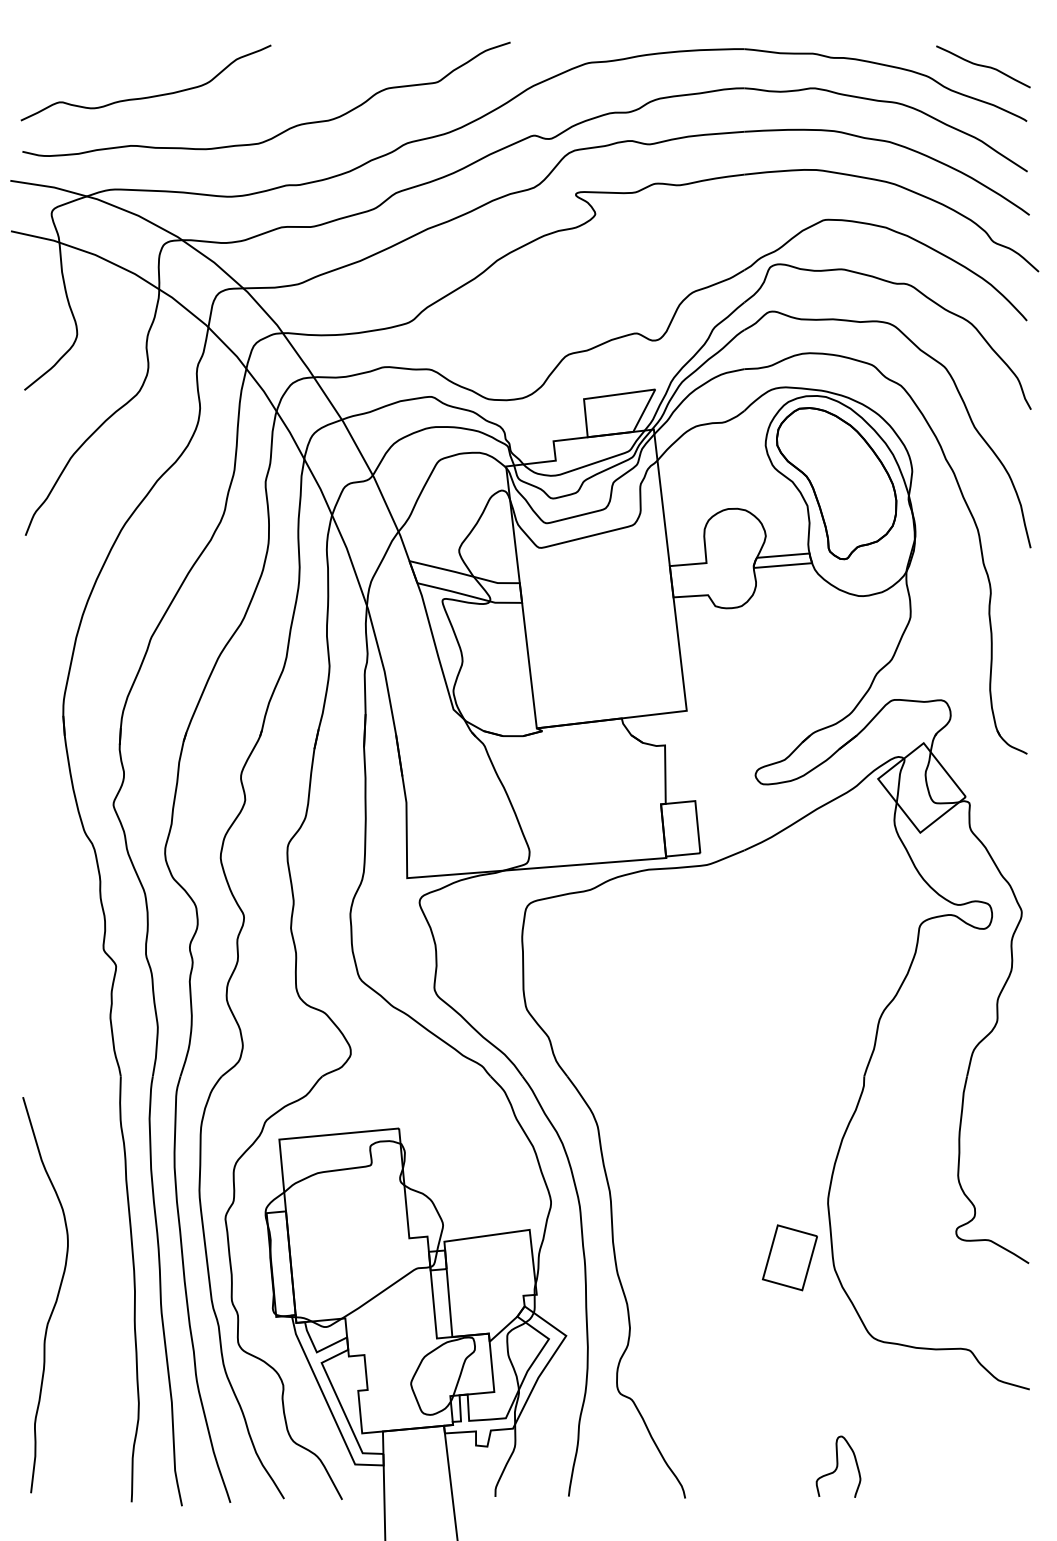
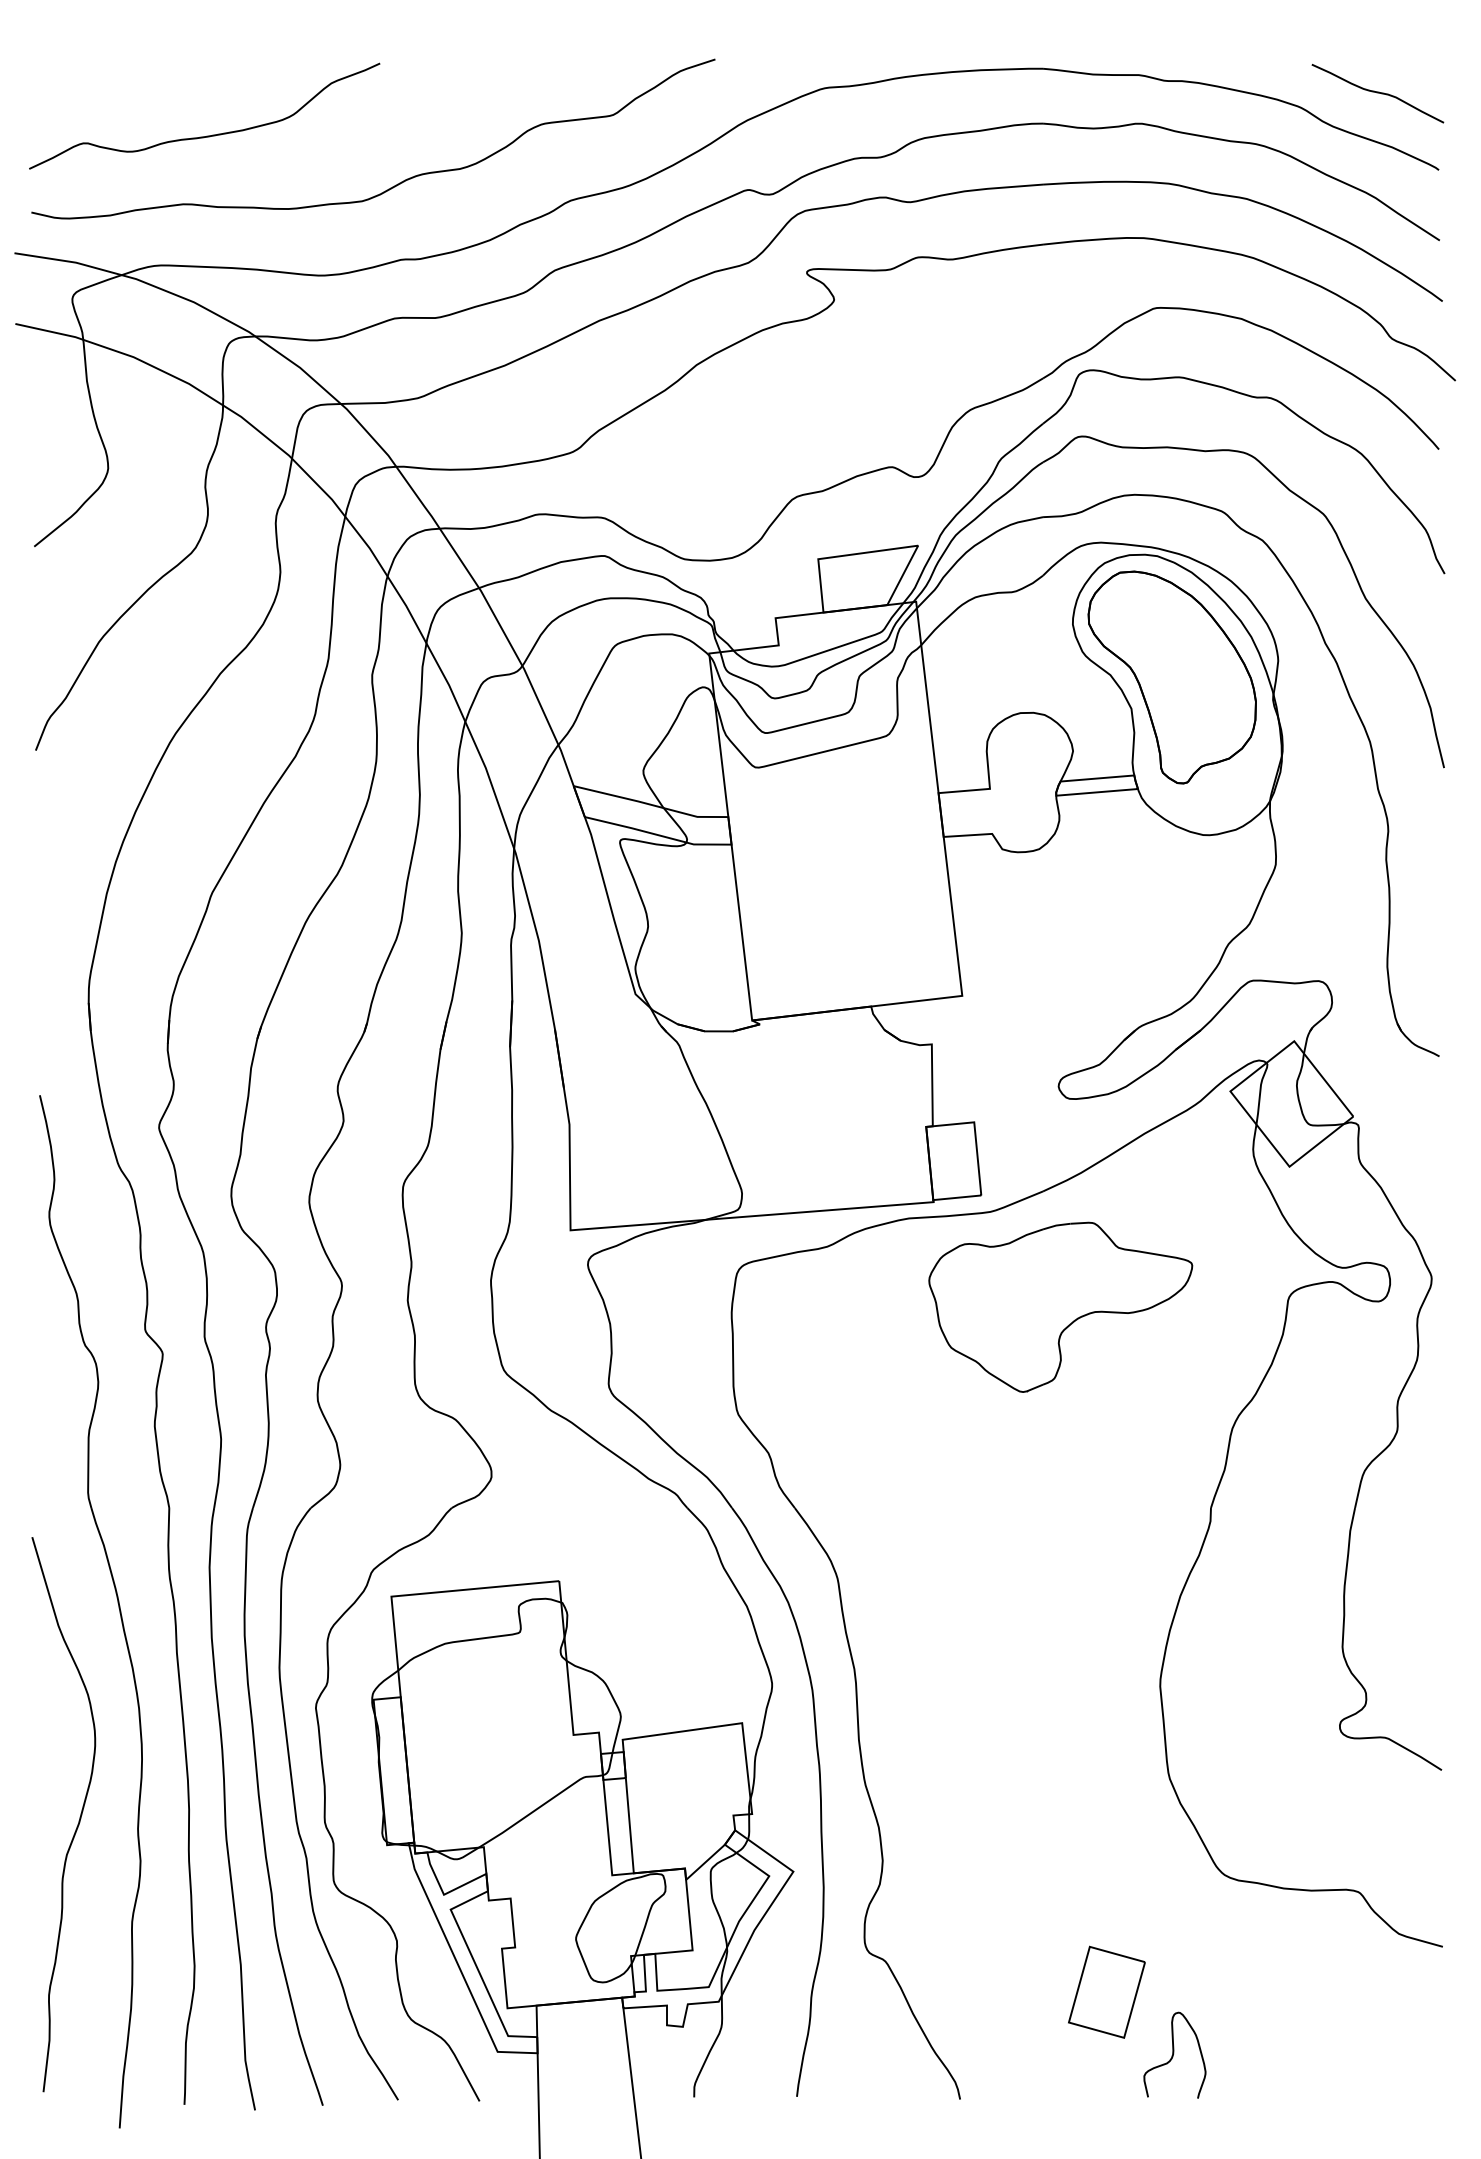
part: (756, 932) -> (1060, 1306), added
part: (83, 1144) -> (117, 1603), added
part: (789, 1257) -> (1106, 1991), moved

